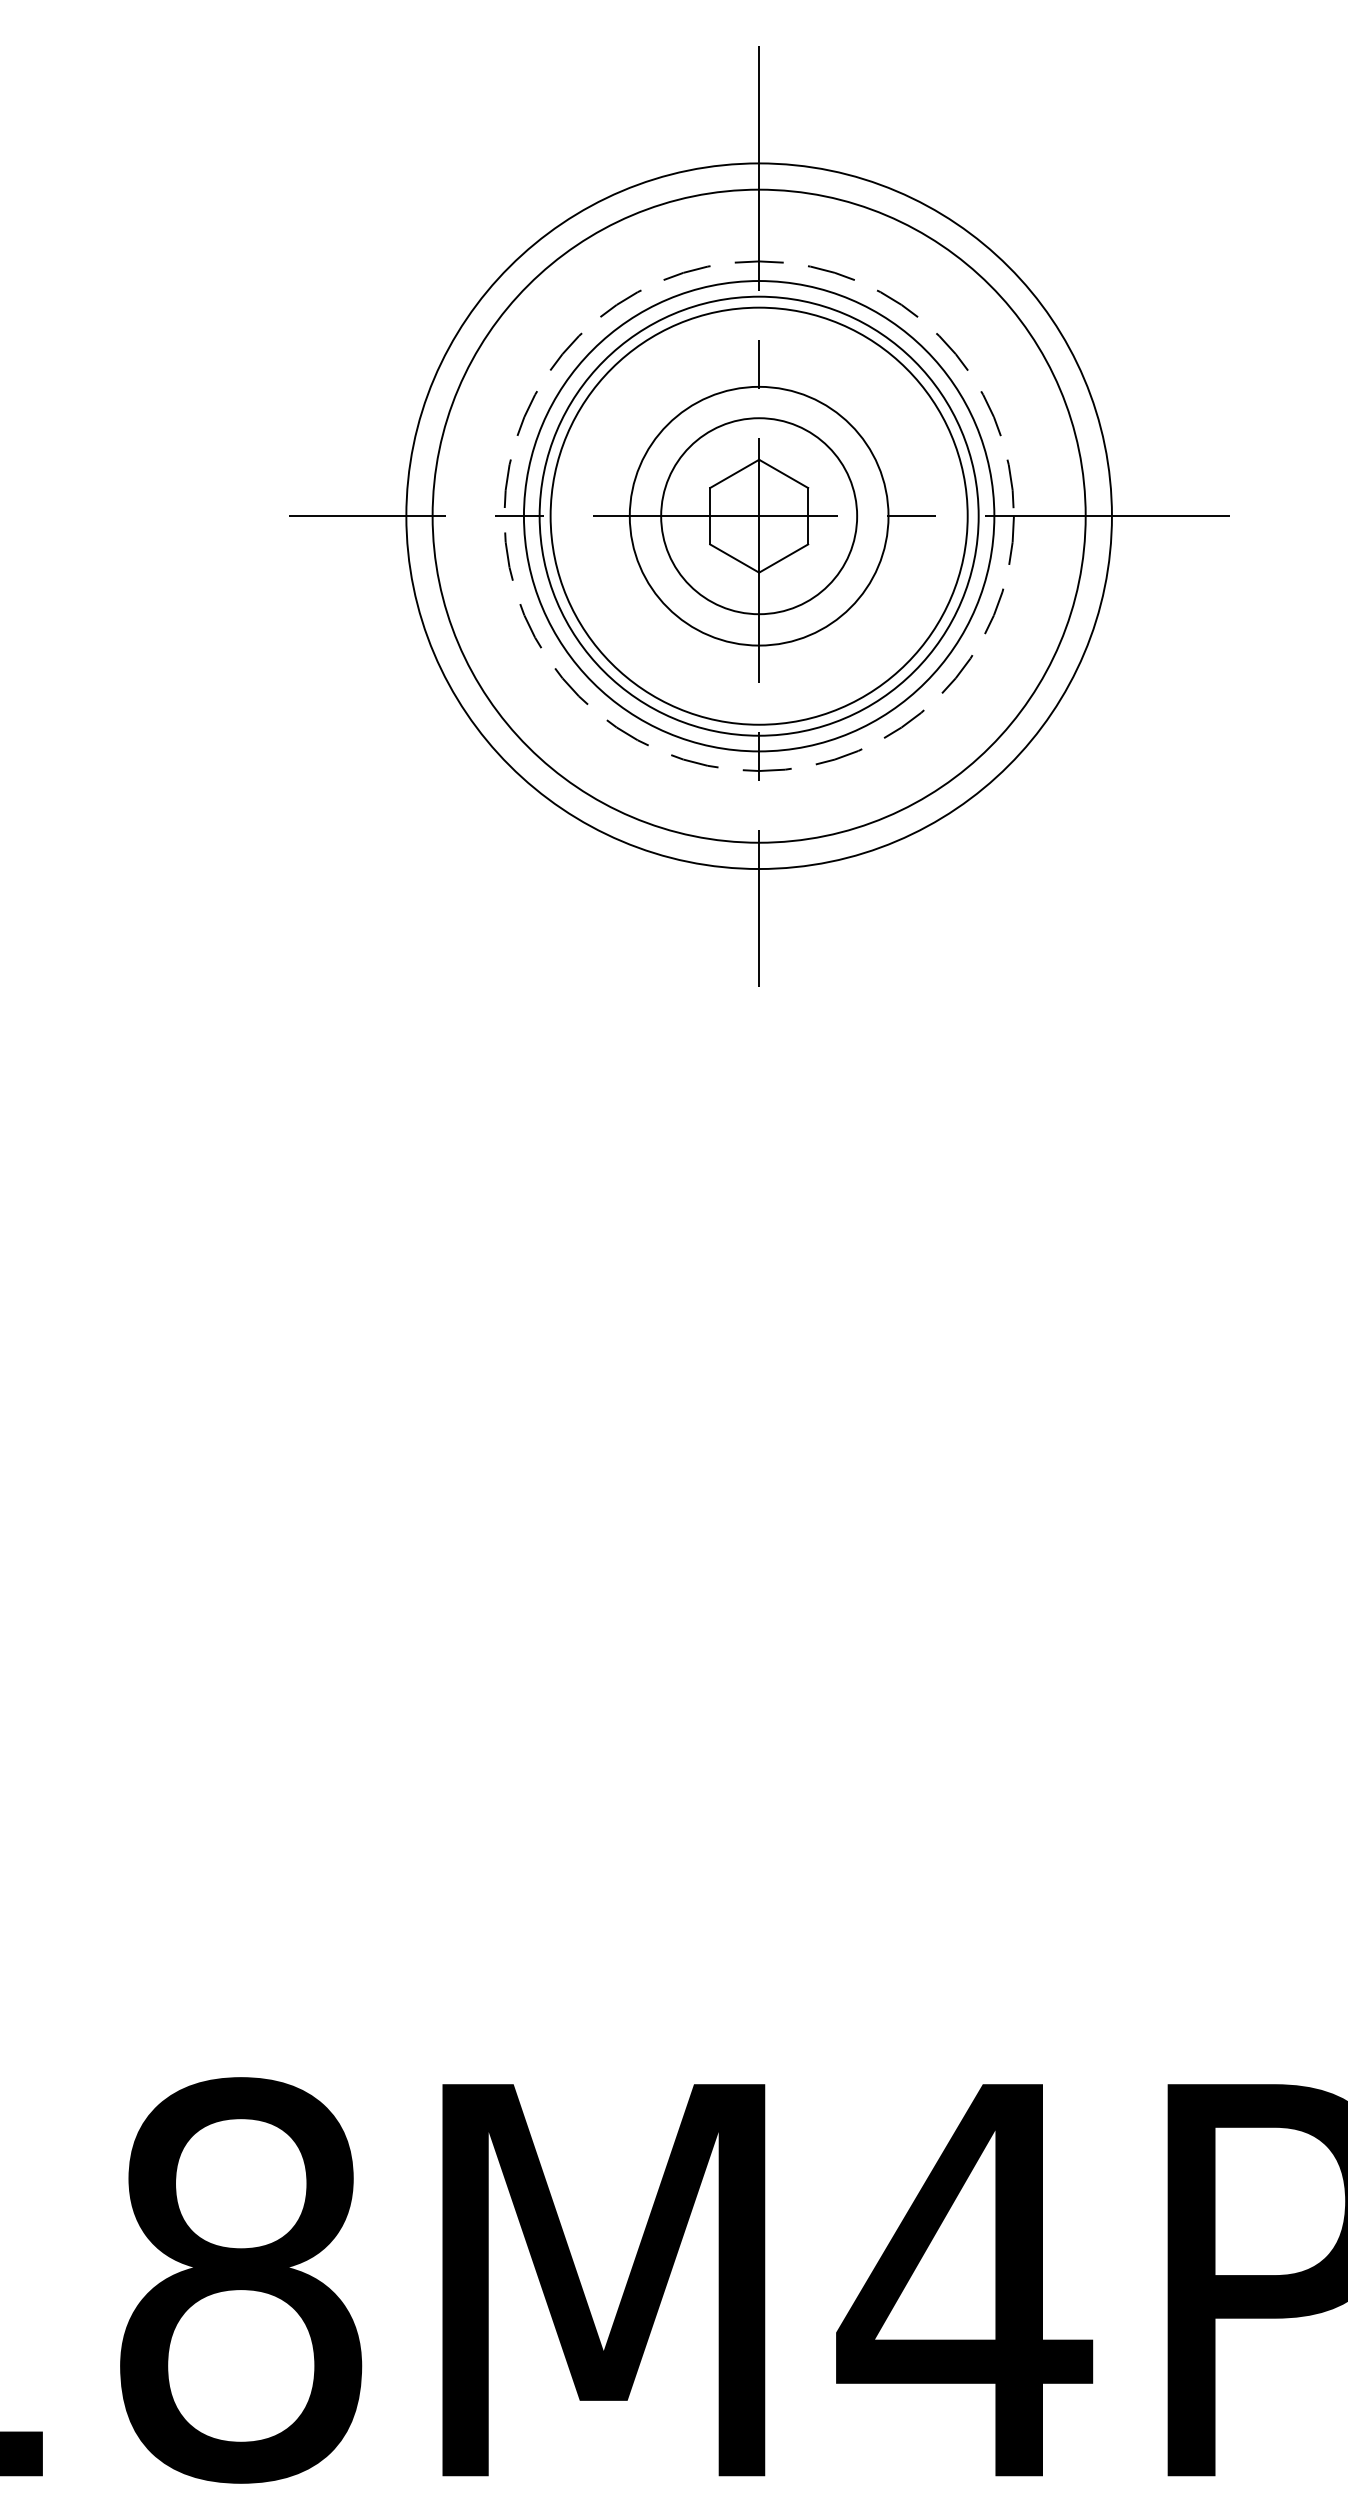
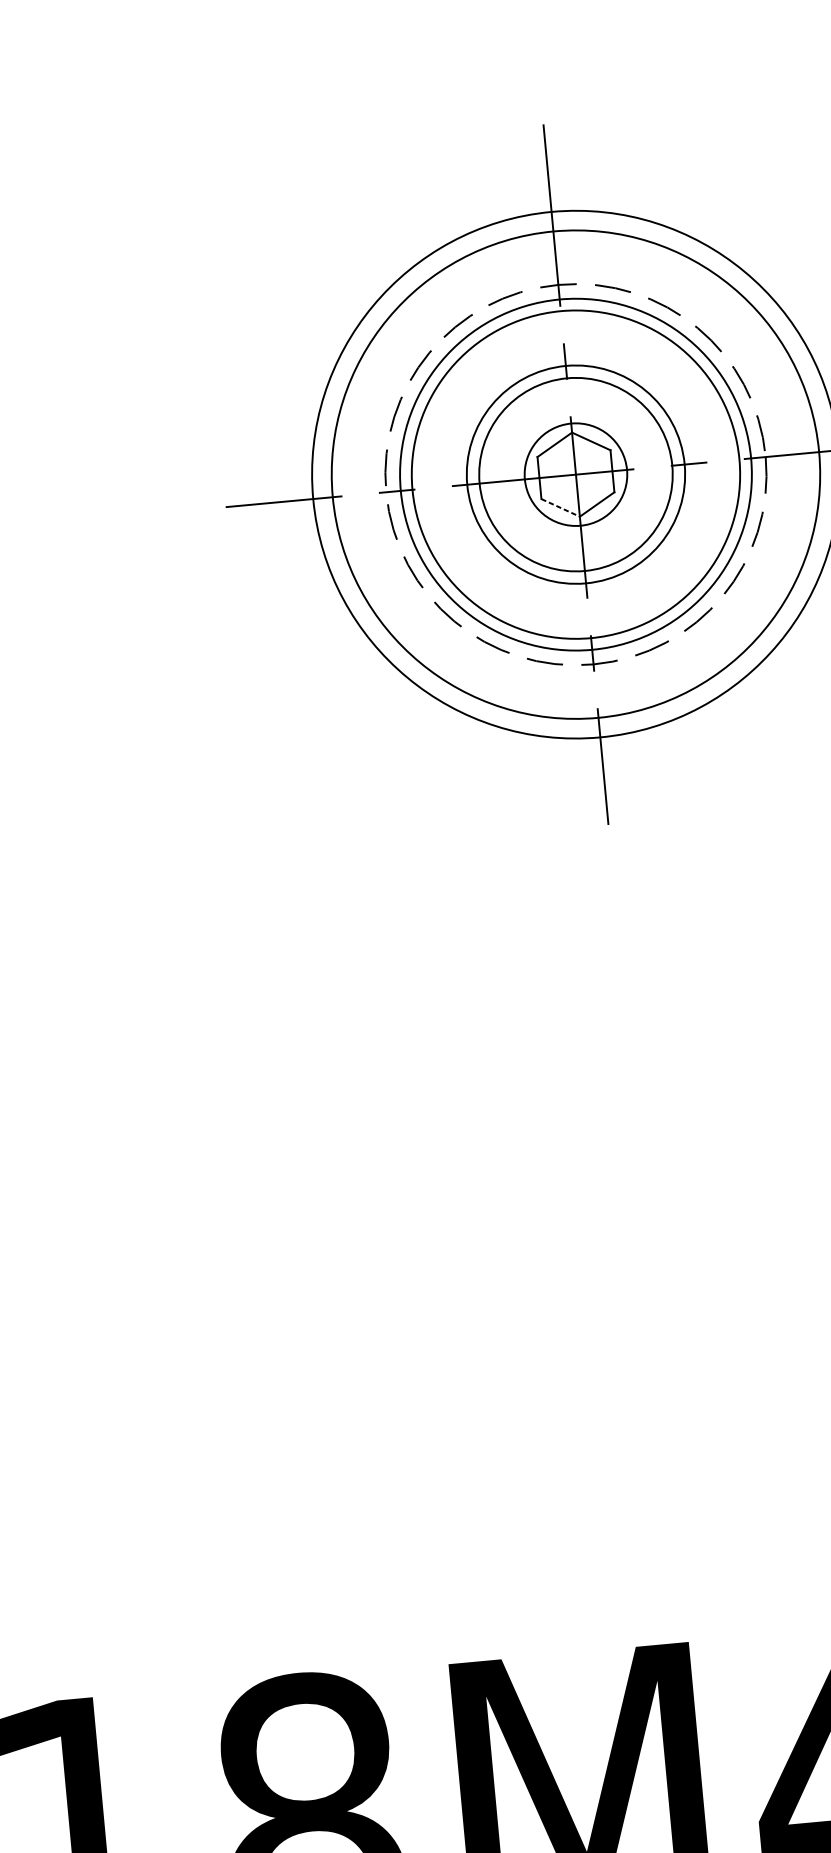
circle: (758, 515) -> (575, 474), size x0.7
circle: (759, 516) -> (576, 474), size x0.7
line: (735, 558) -> (561, 507), solid -> dashed

